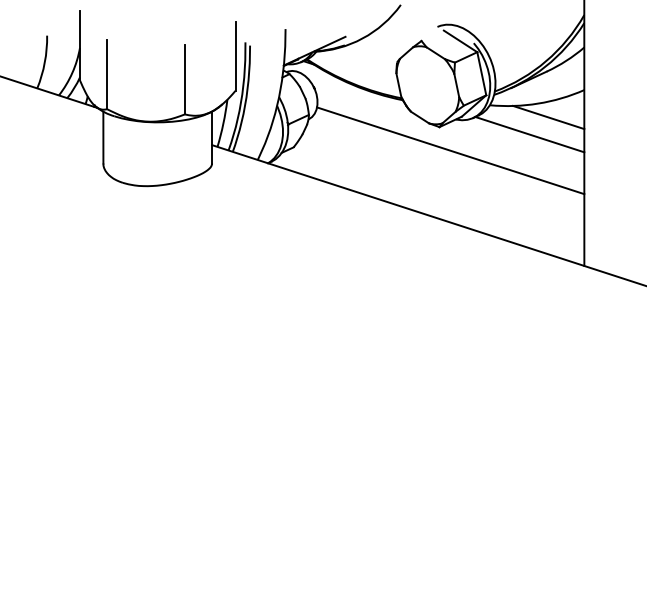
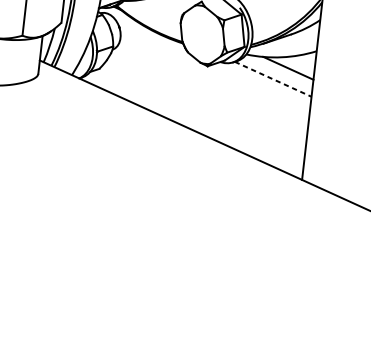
line: (530, 134) -> (273, 79), solid -> dashed
line: (450, 150) -> (213, 84), removed

